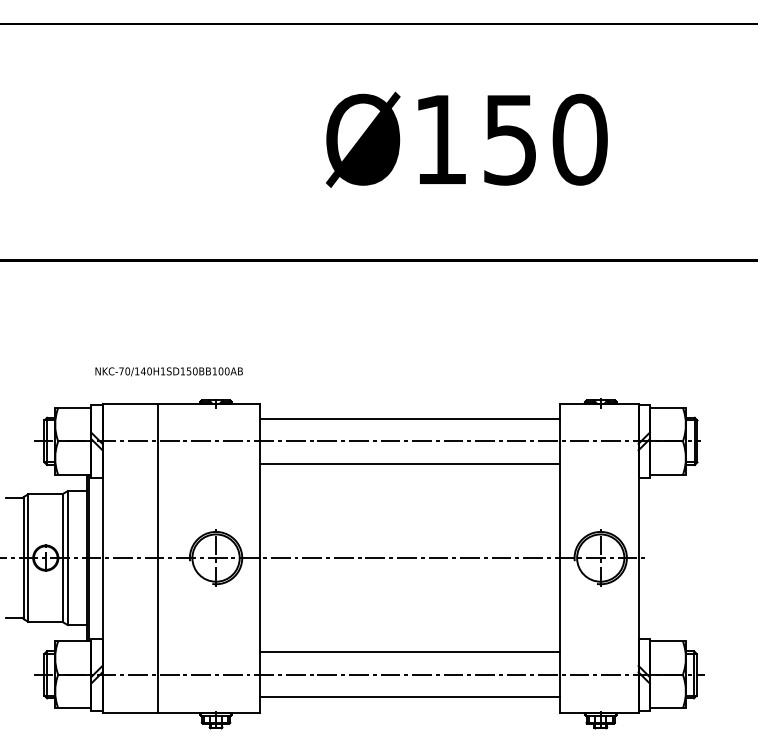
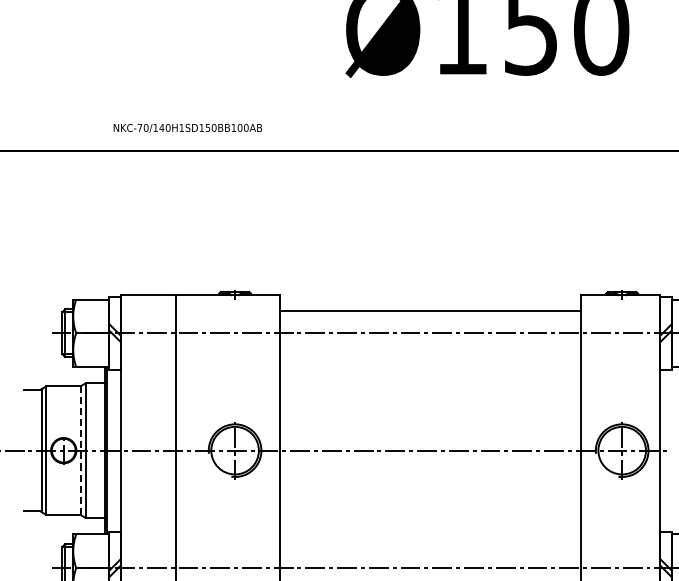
text: (168, 371) -> (187, 128), moved
line: (409, 463) -> (429, 355), removed
line: (63, 558) -> (81, 451), solid -> dashed
line: (409, 652) -> (429, 545), removed

